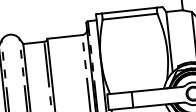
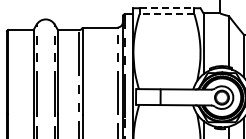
line: (129, 10) -> (167, 8), solid -> dashed
line: (129, 16) -> (166, 14), solid -> dashed

